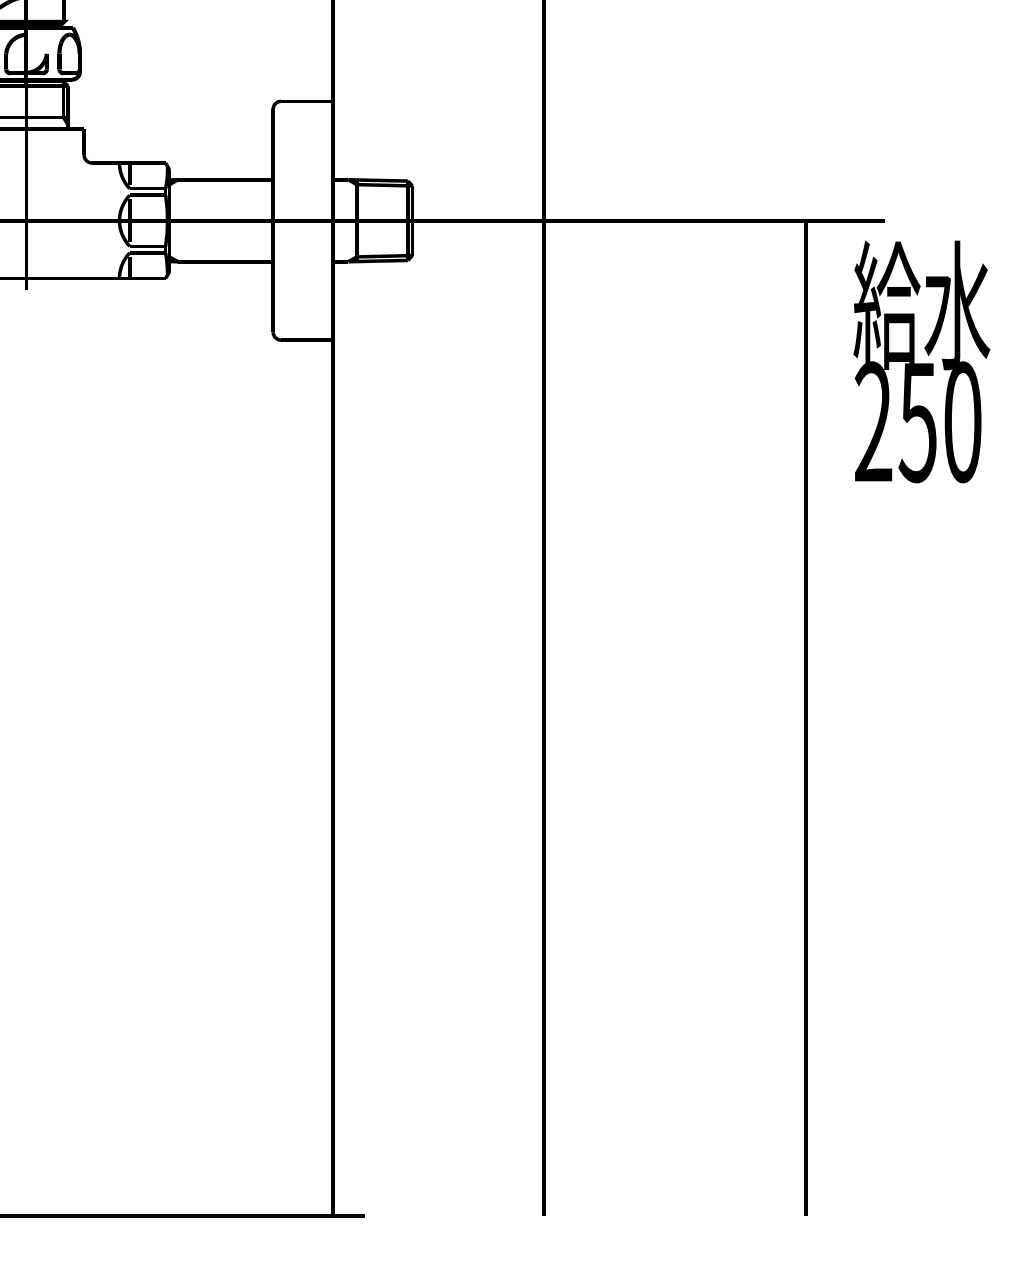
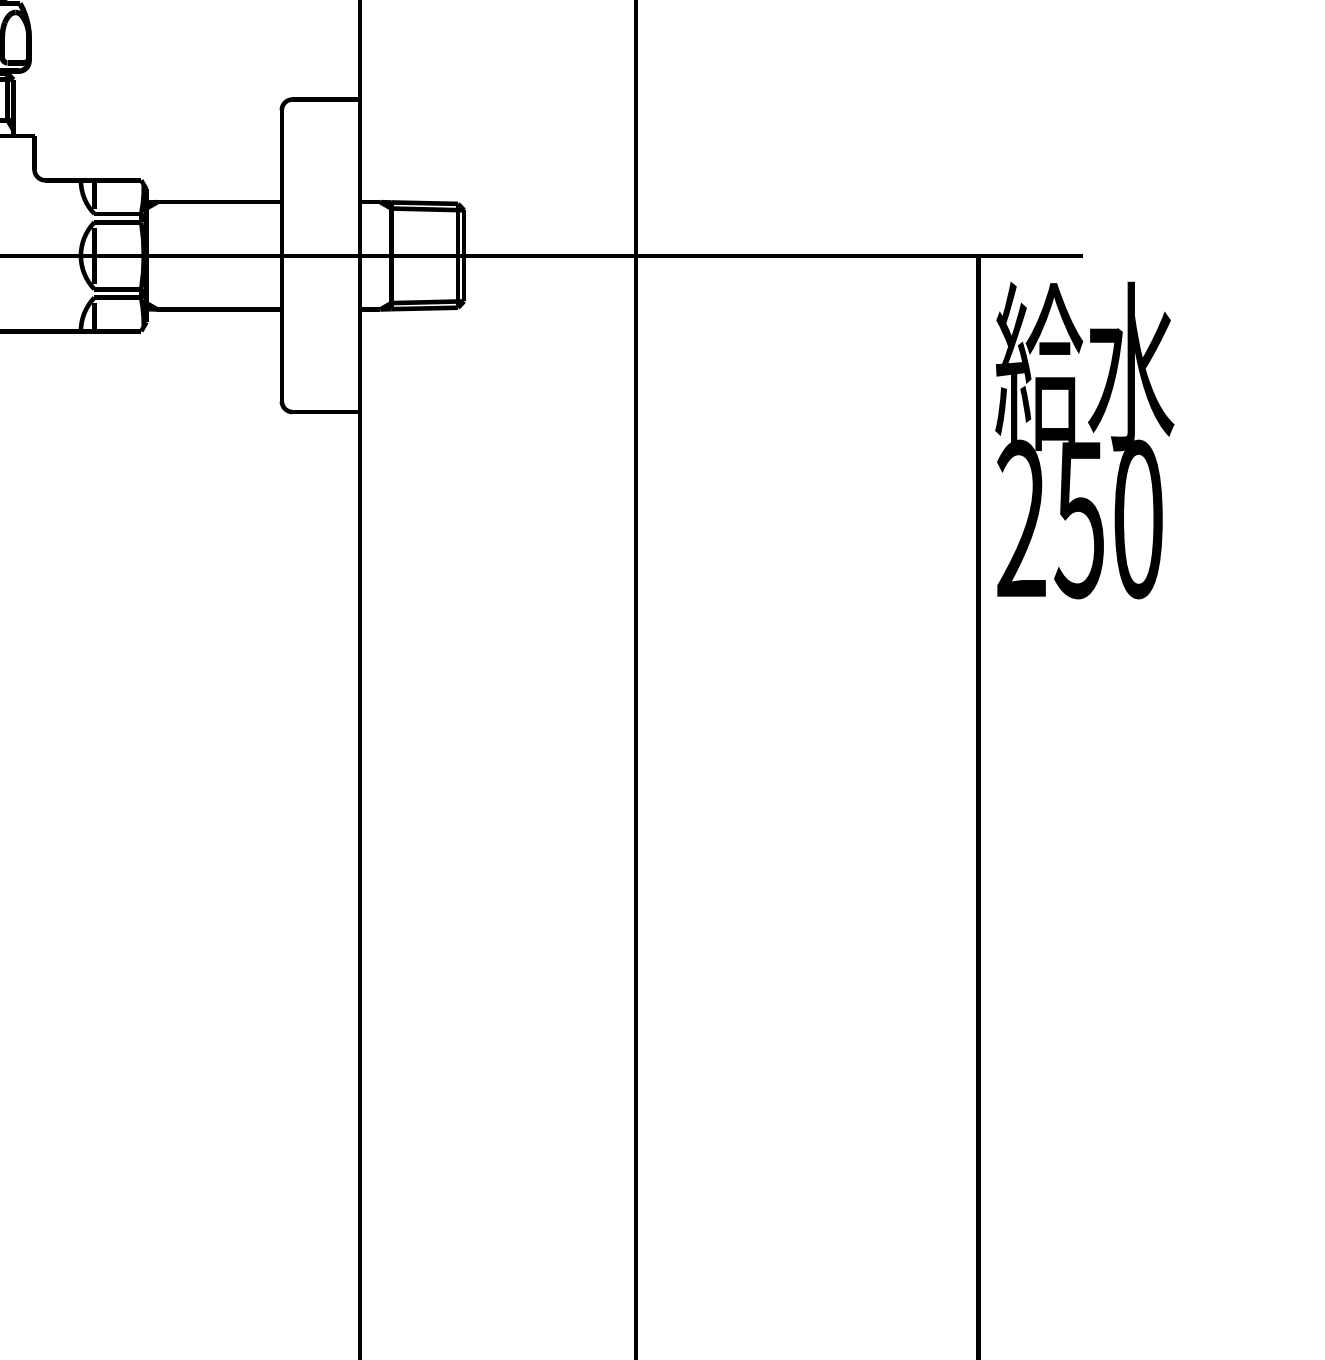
text: (921, 361) -> (1084, 439), moved

